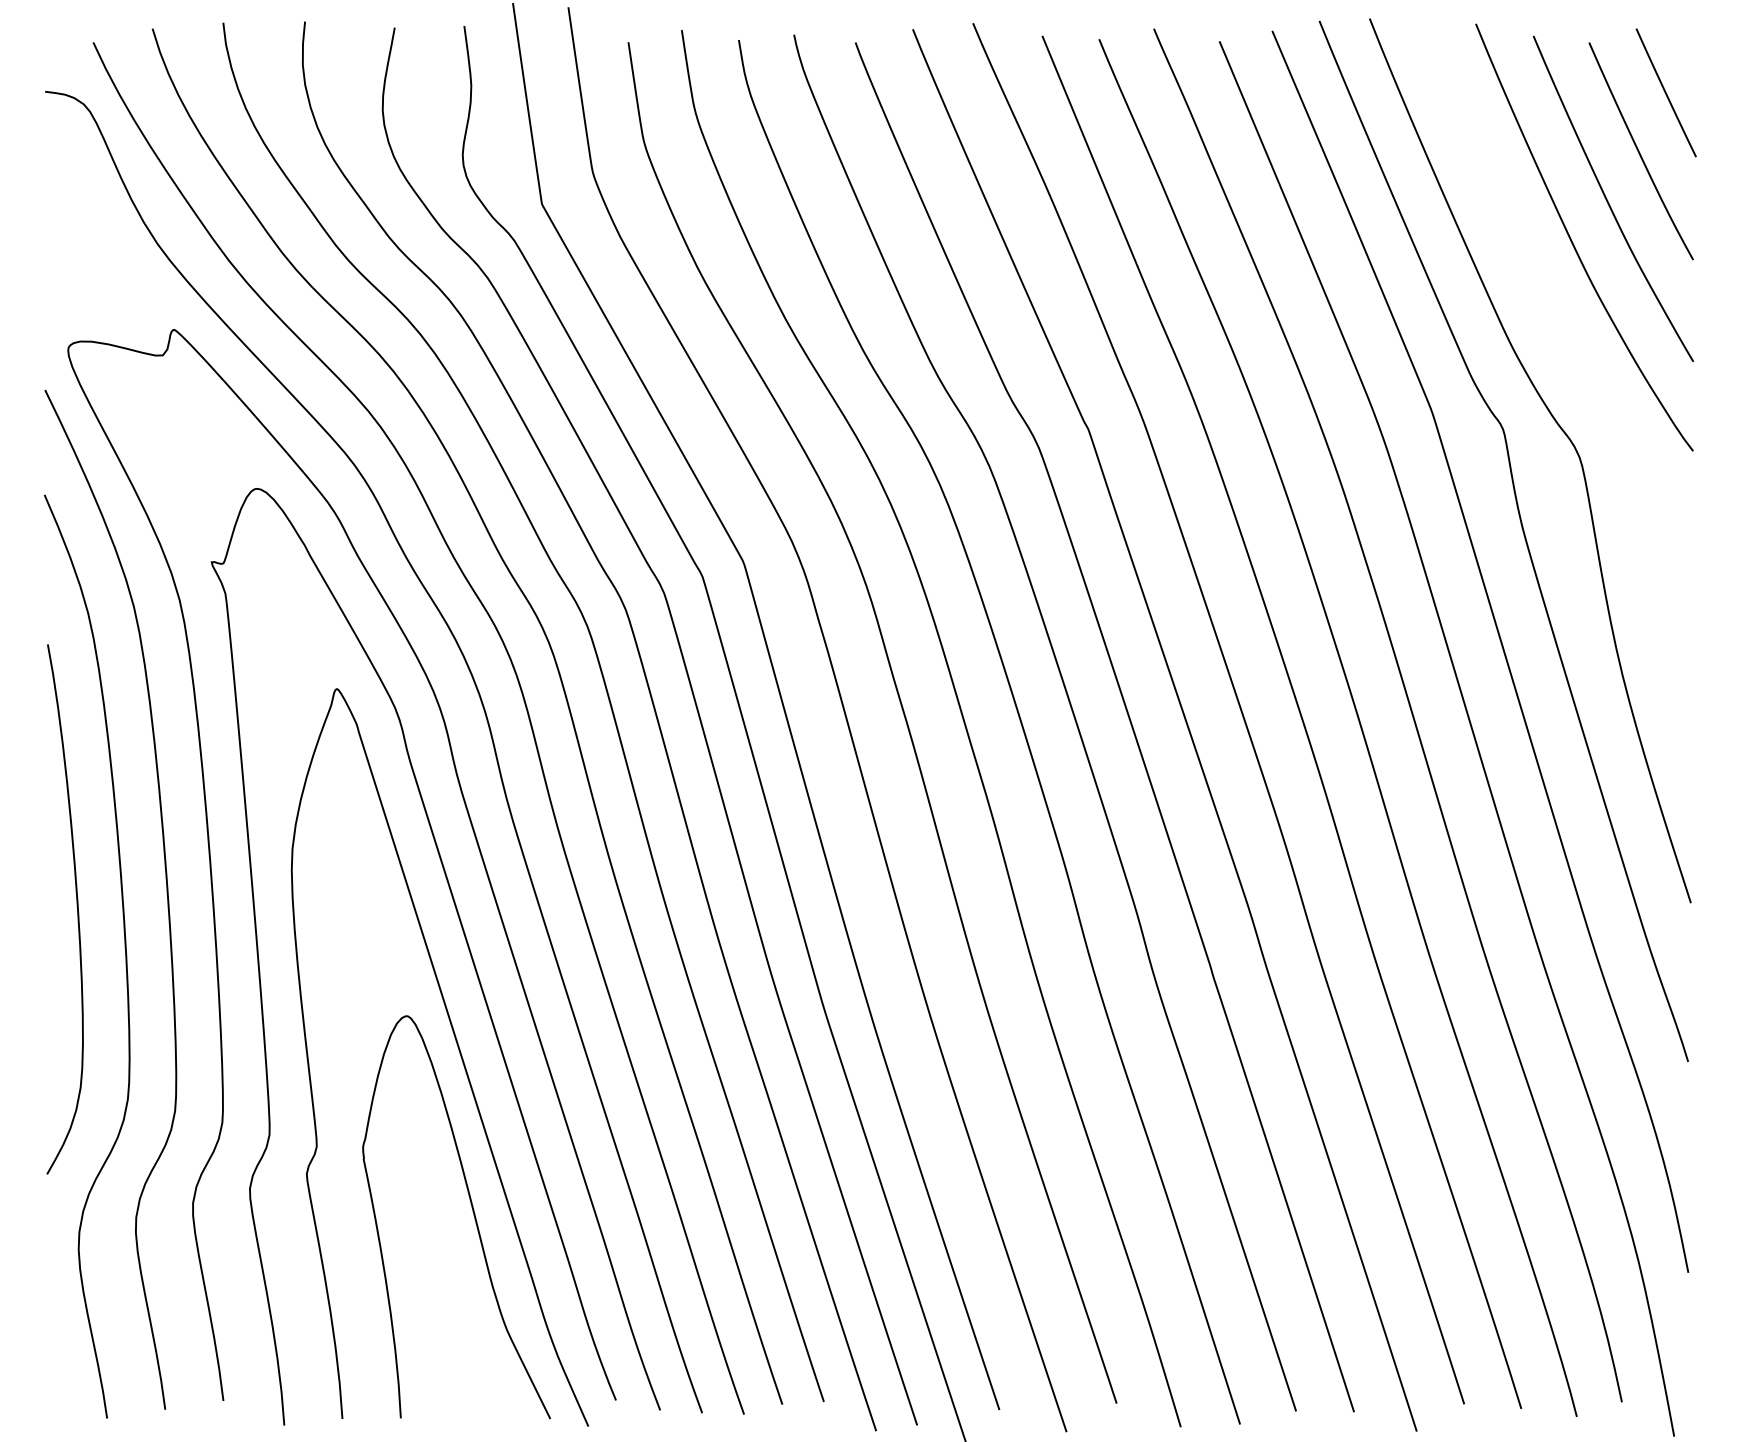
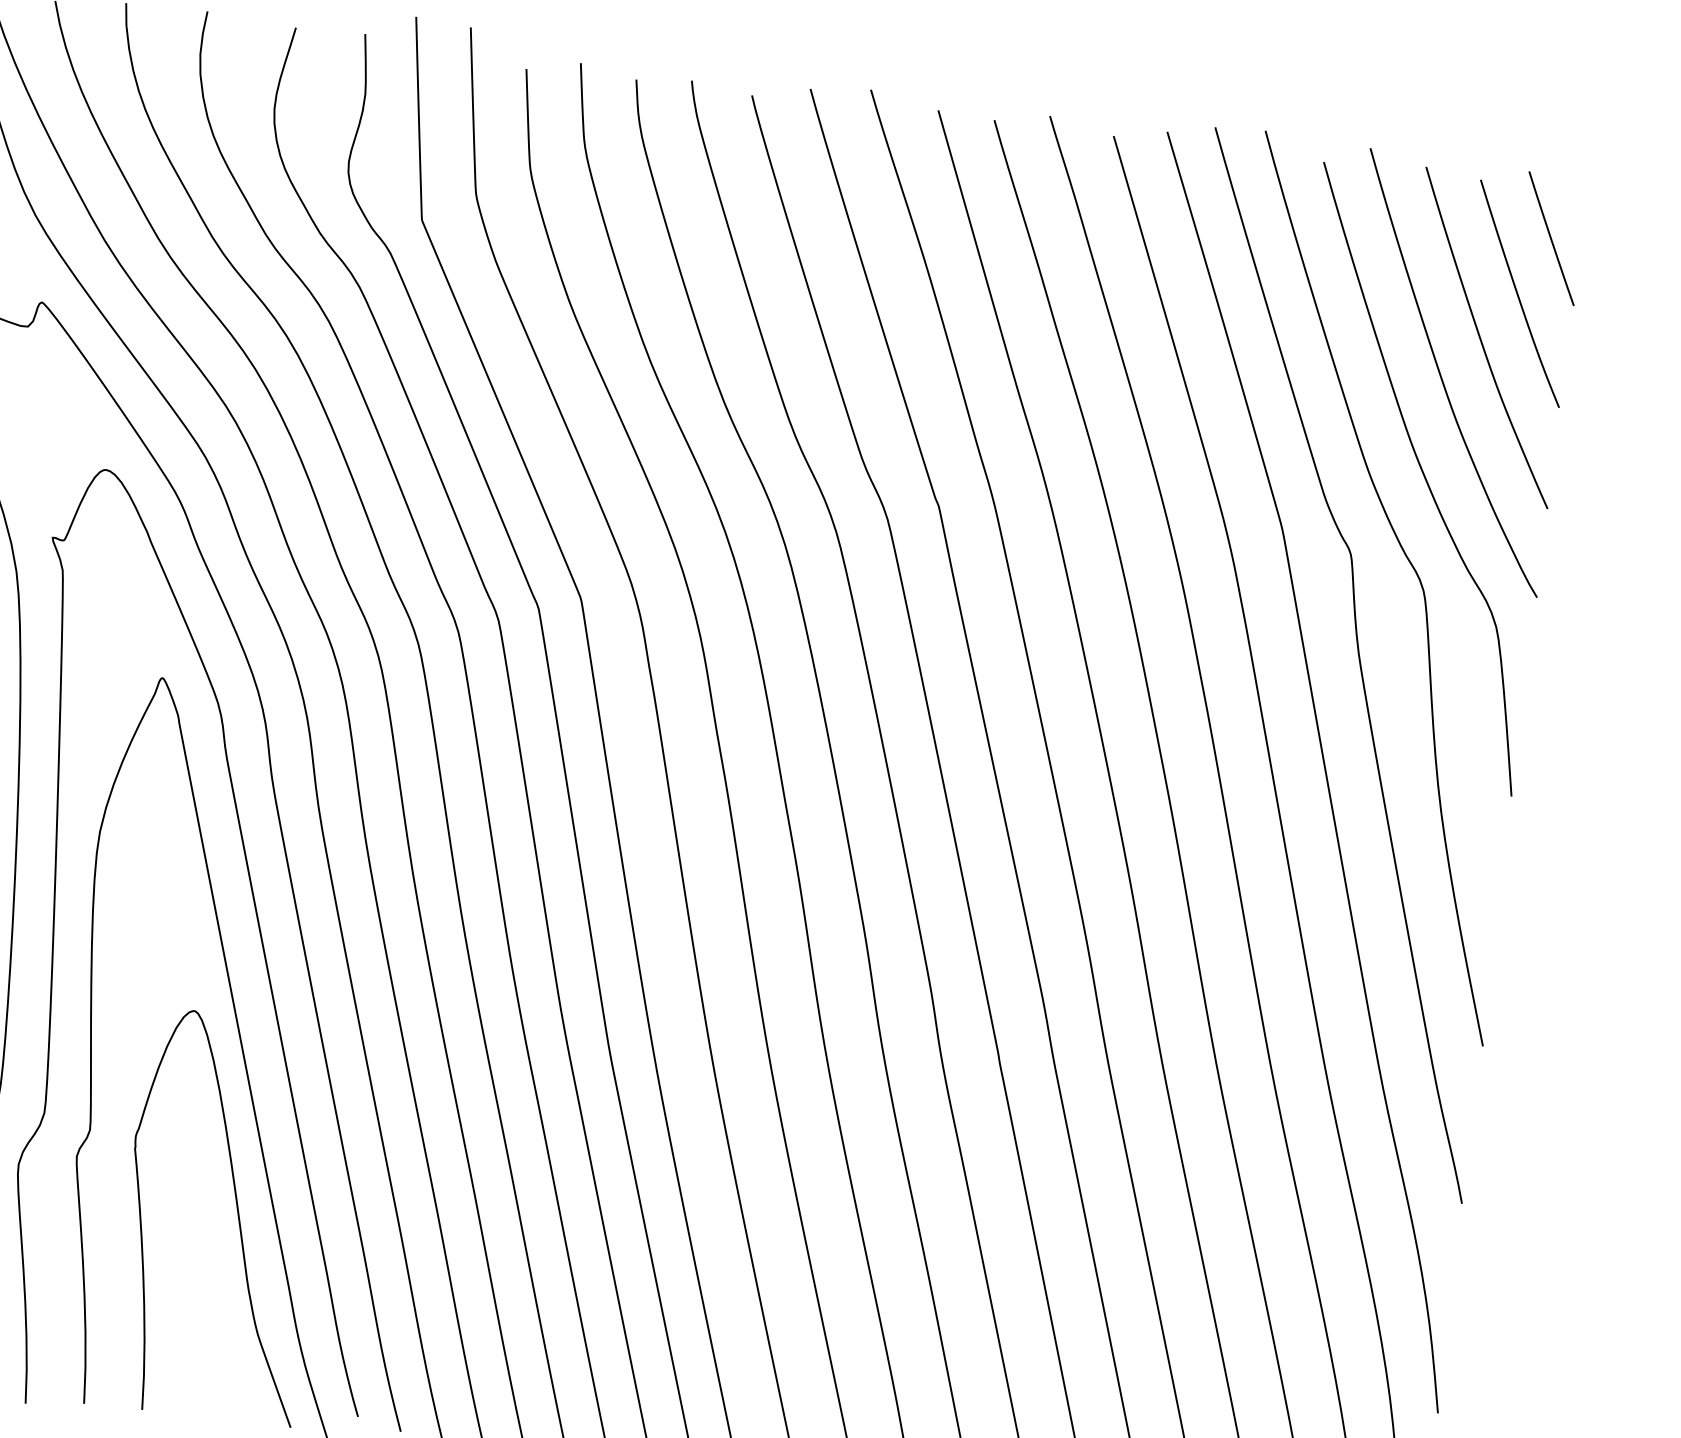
curve: (1566, 344) -> (1423, 477), added

